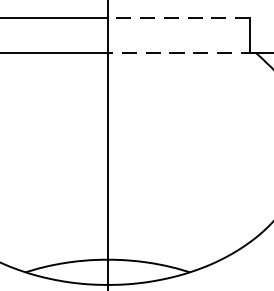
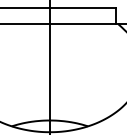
line: (177, 18) -> (82, 8), dashed -> solid
line: (180, 52) -> (83, 24), dashed -> solid

